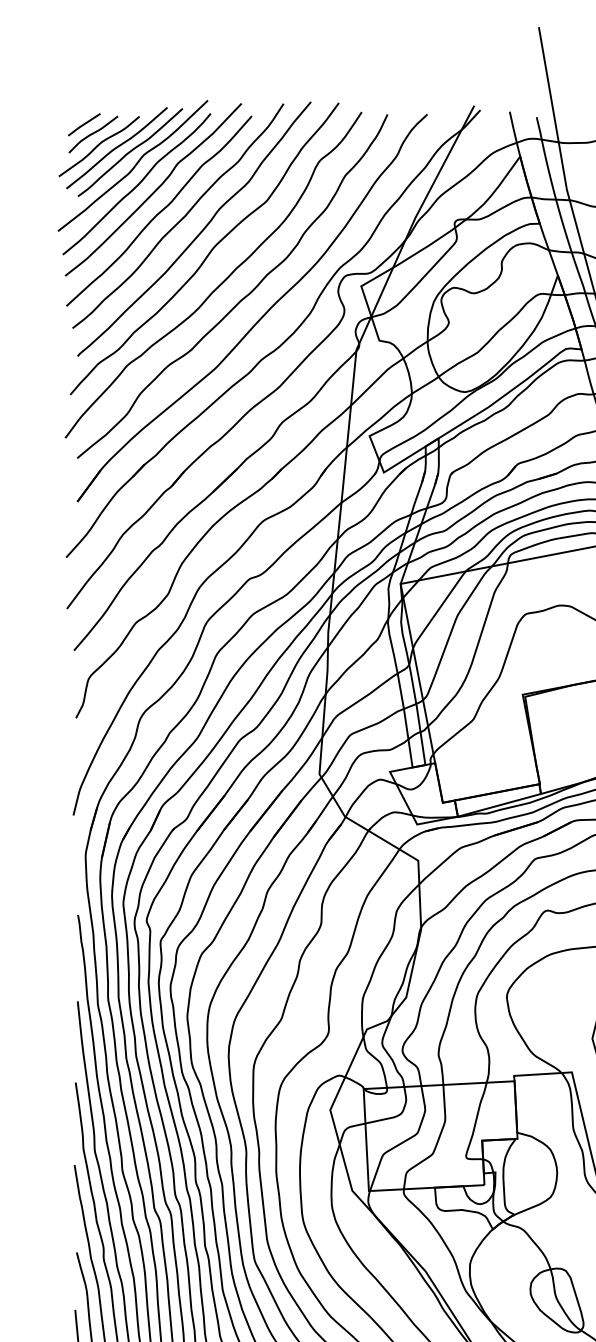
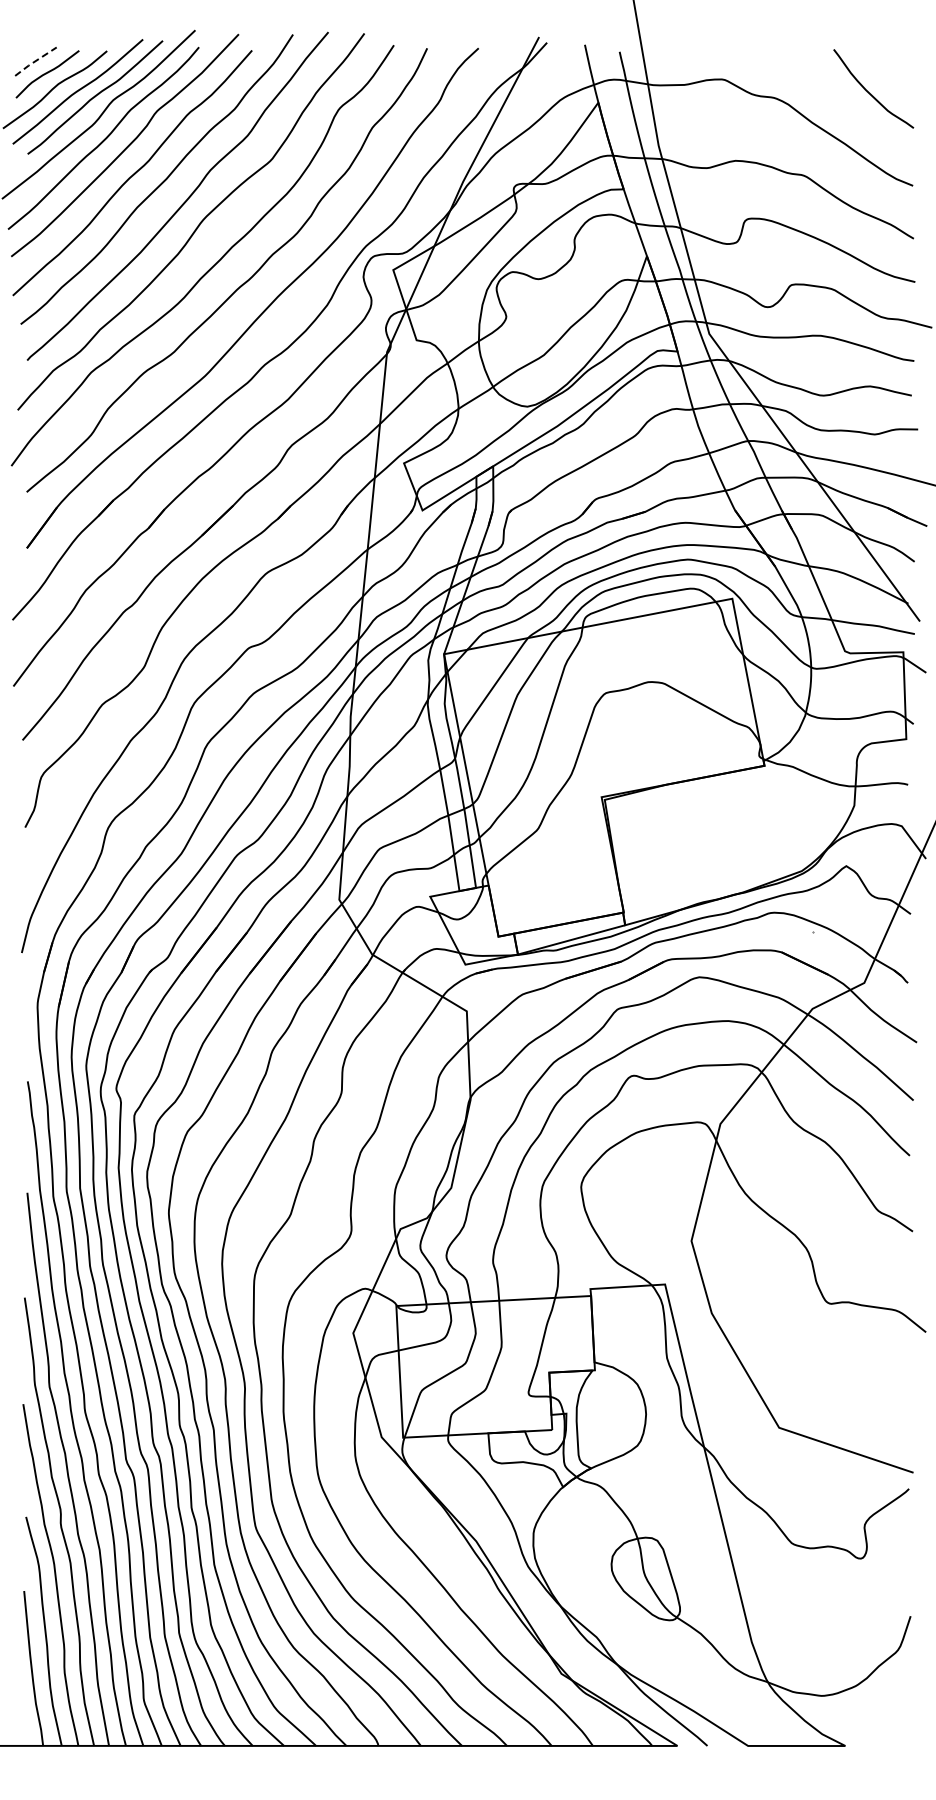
line: (84, 124) -> (35, 61), solid -> dashed

